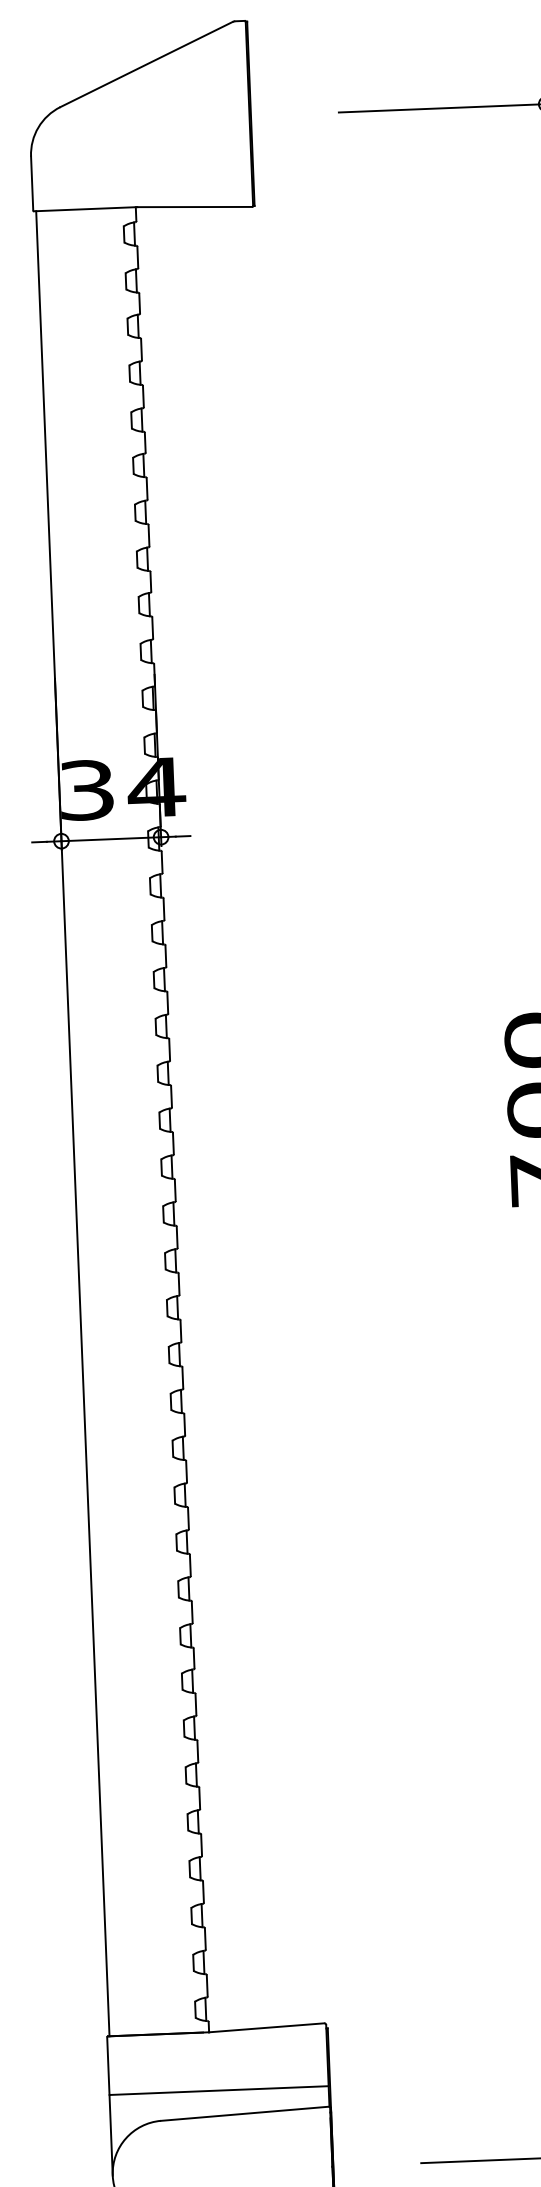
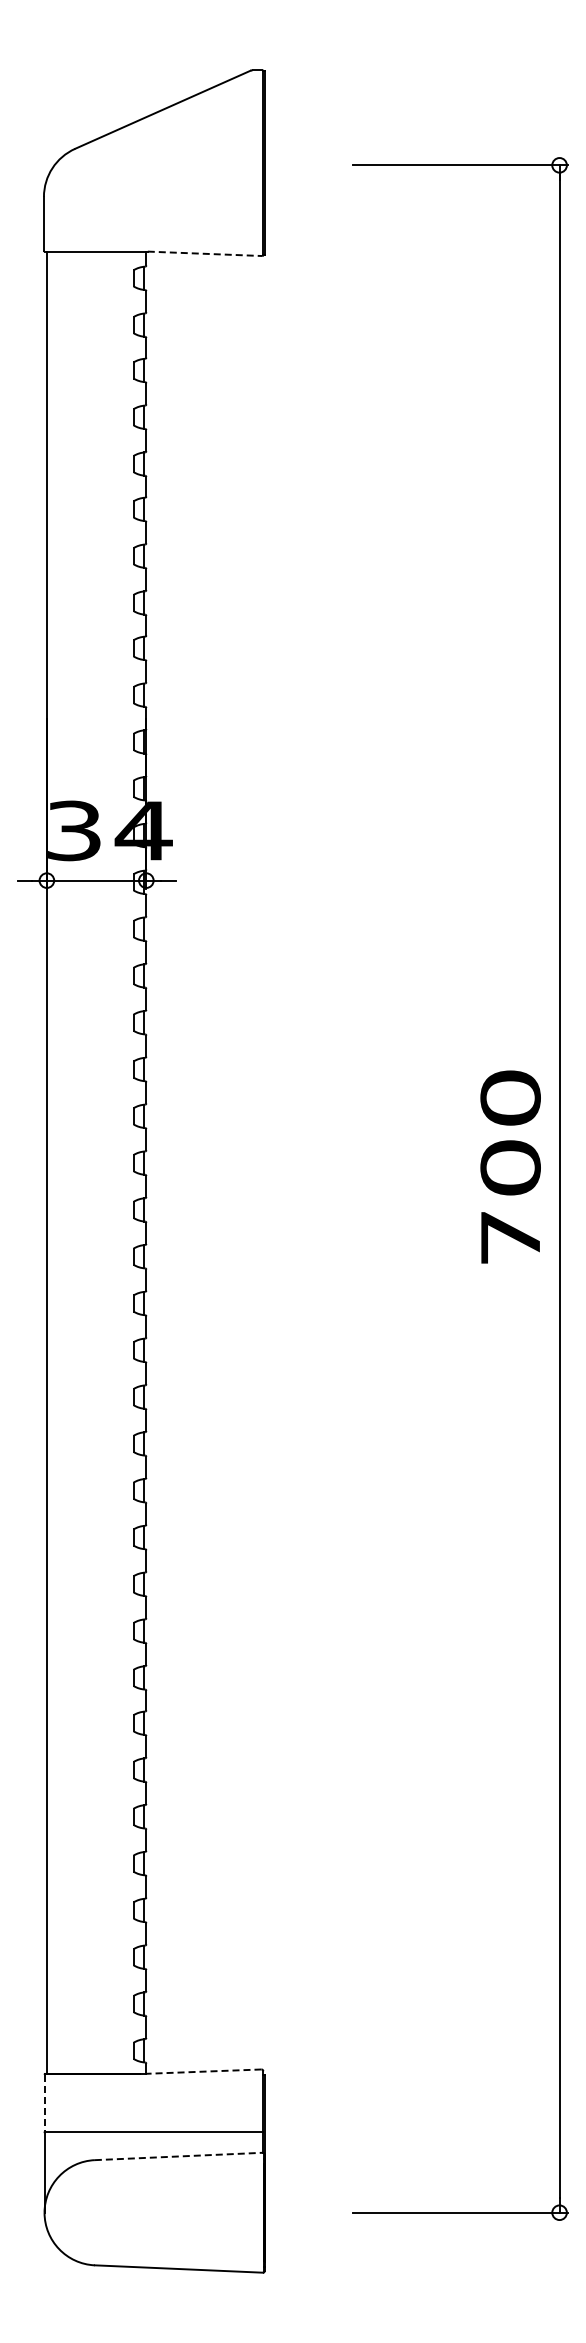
line: (195, 206) -> (205, 253), solid -> dashed
line: (266, 2027) -> (203, 2071), solid -> dashed
line: (108, 2066) -> (44, 2103), solid -> dashed
line: (245, 2113) -> (179, 2156), solid -> dashed

